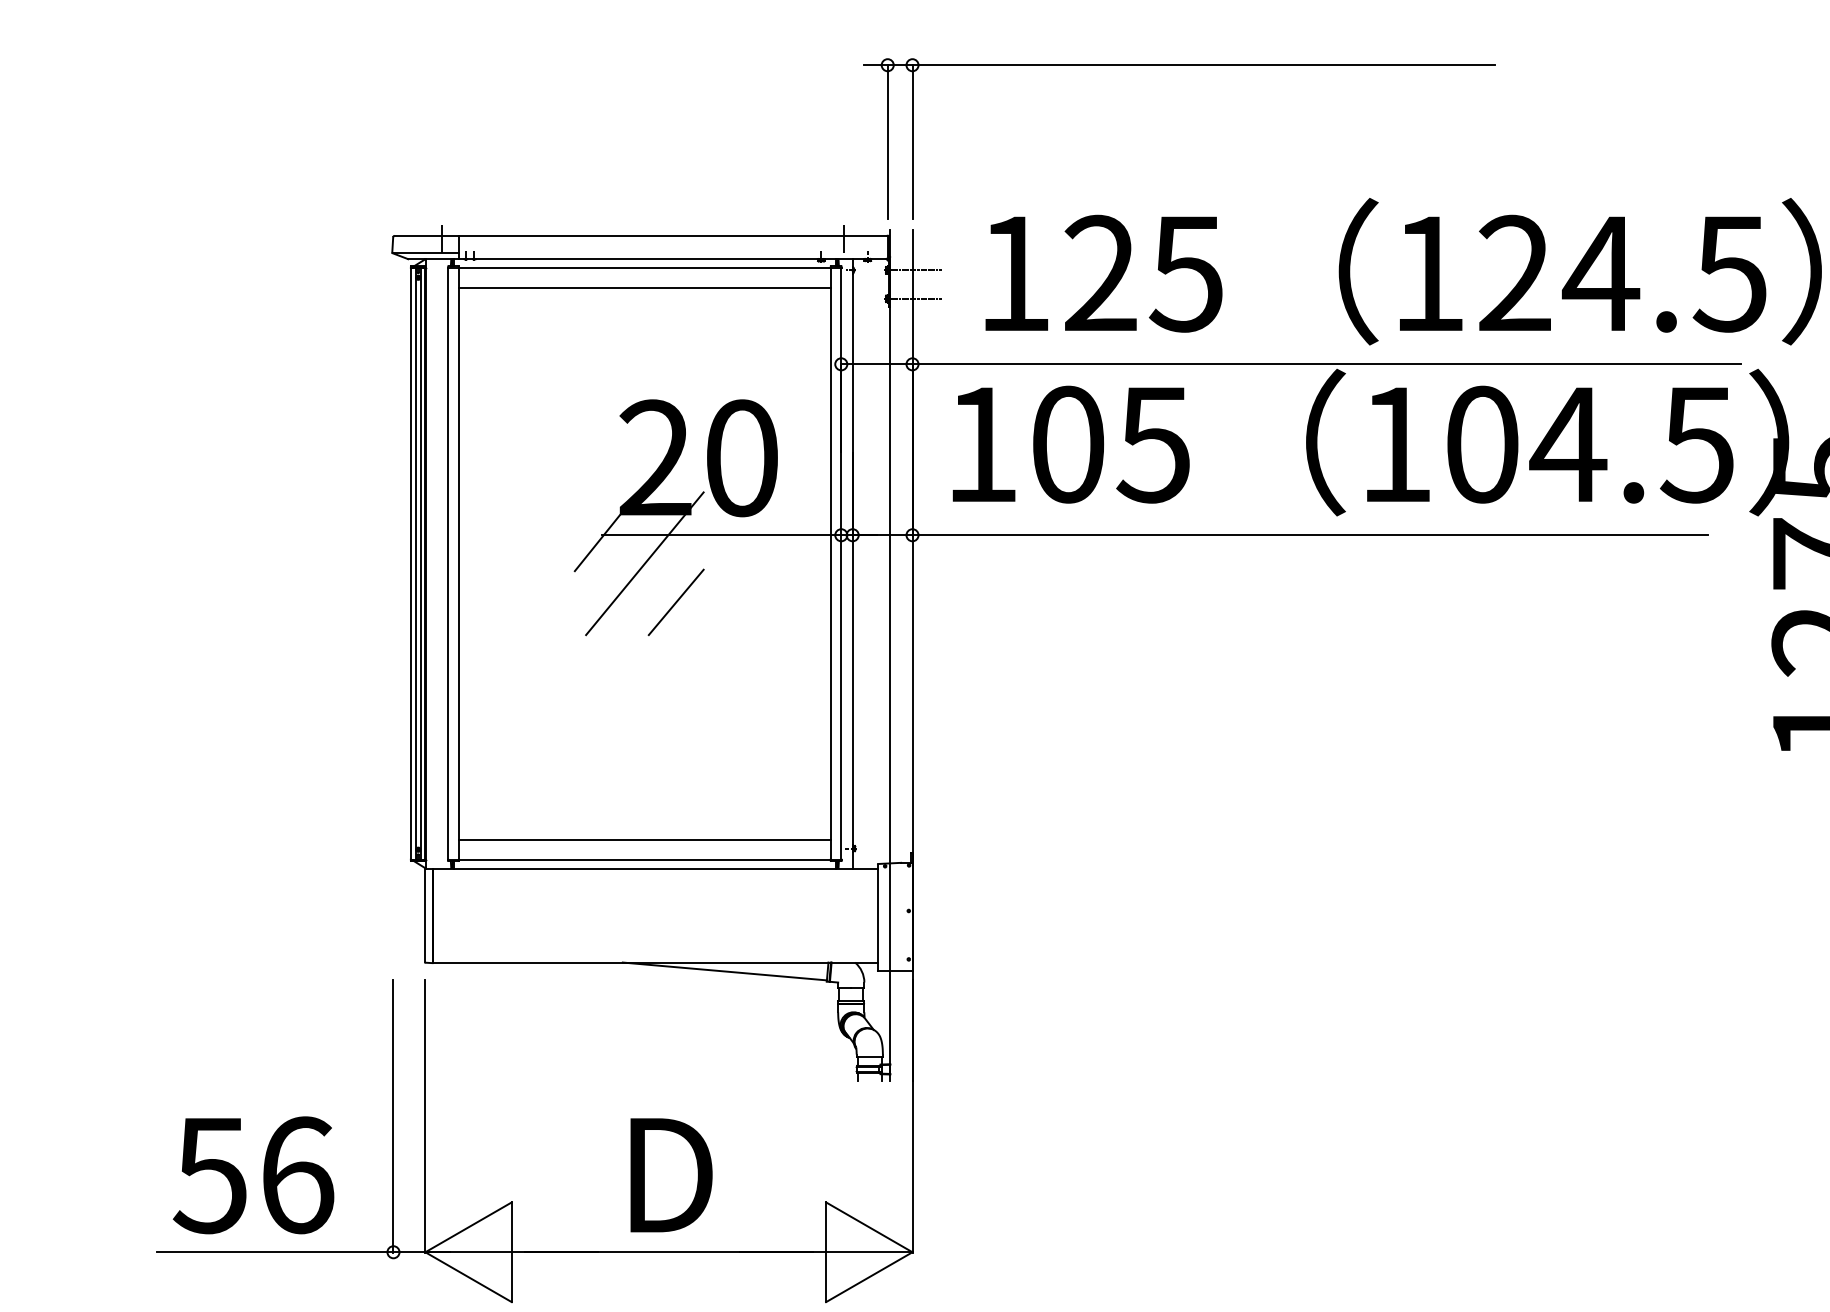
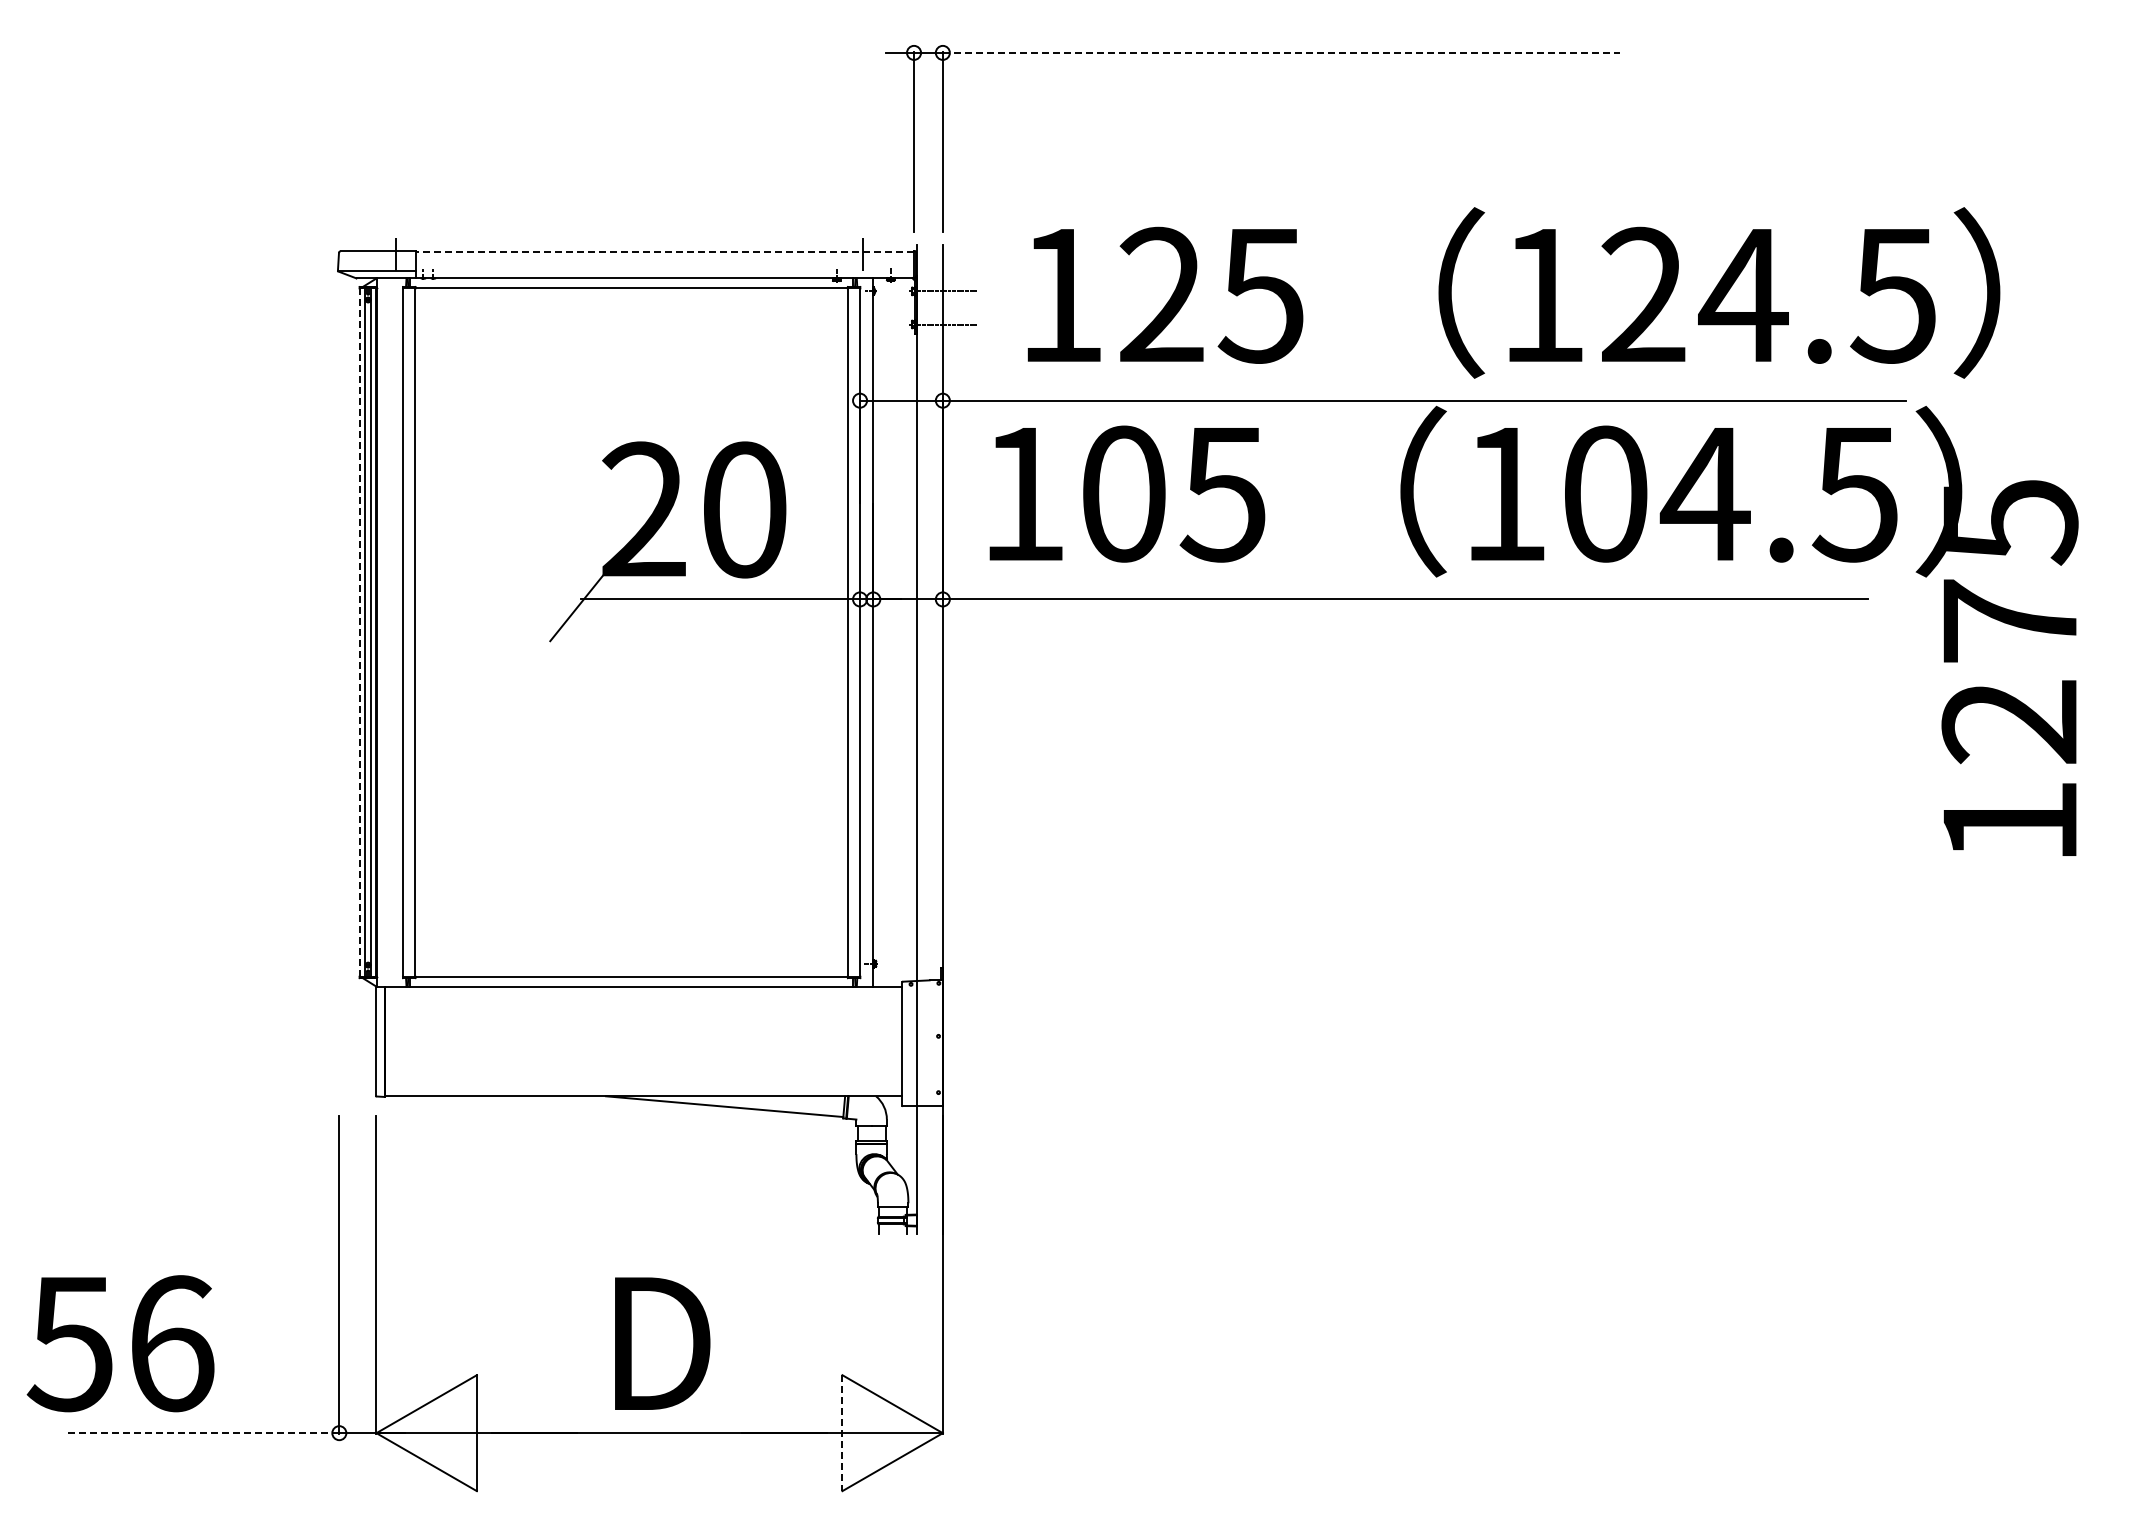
line: (1203, 64) -> (1281, 52), solid -> dashed
line: (673, 236) -> (664, 251), solid -> dashed
line: (644, 287) -> (631, 311), removed
line: (410, 563) -> (359, 632), solid -> dashed
line: (644, 563) -> (631, 632), removed
line: (676, 602) -> (668, 677), removed
line: (644, 839) -> (631, 953), removed
text: (253, 1175) -> (120, 1343), moved
line: (274, 1252) -> (201, 1433), solid -> dashed
line: (826, 1252) -> (842, 1433), solid -> dashed

